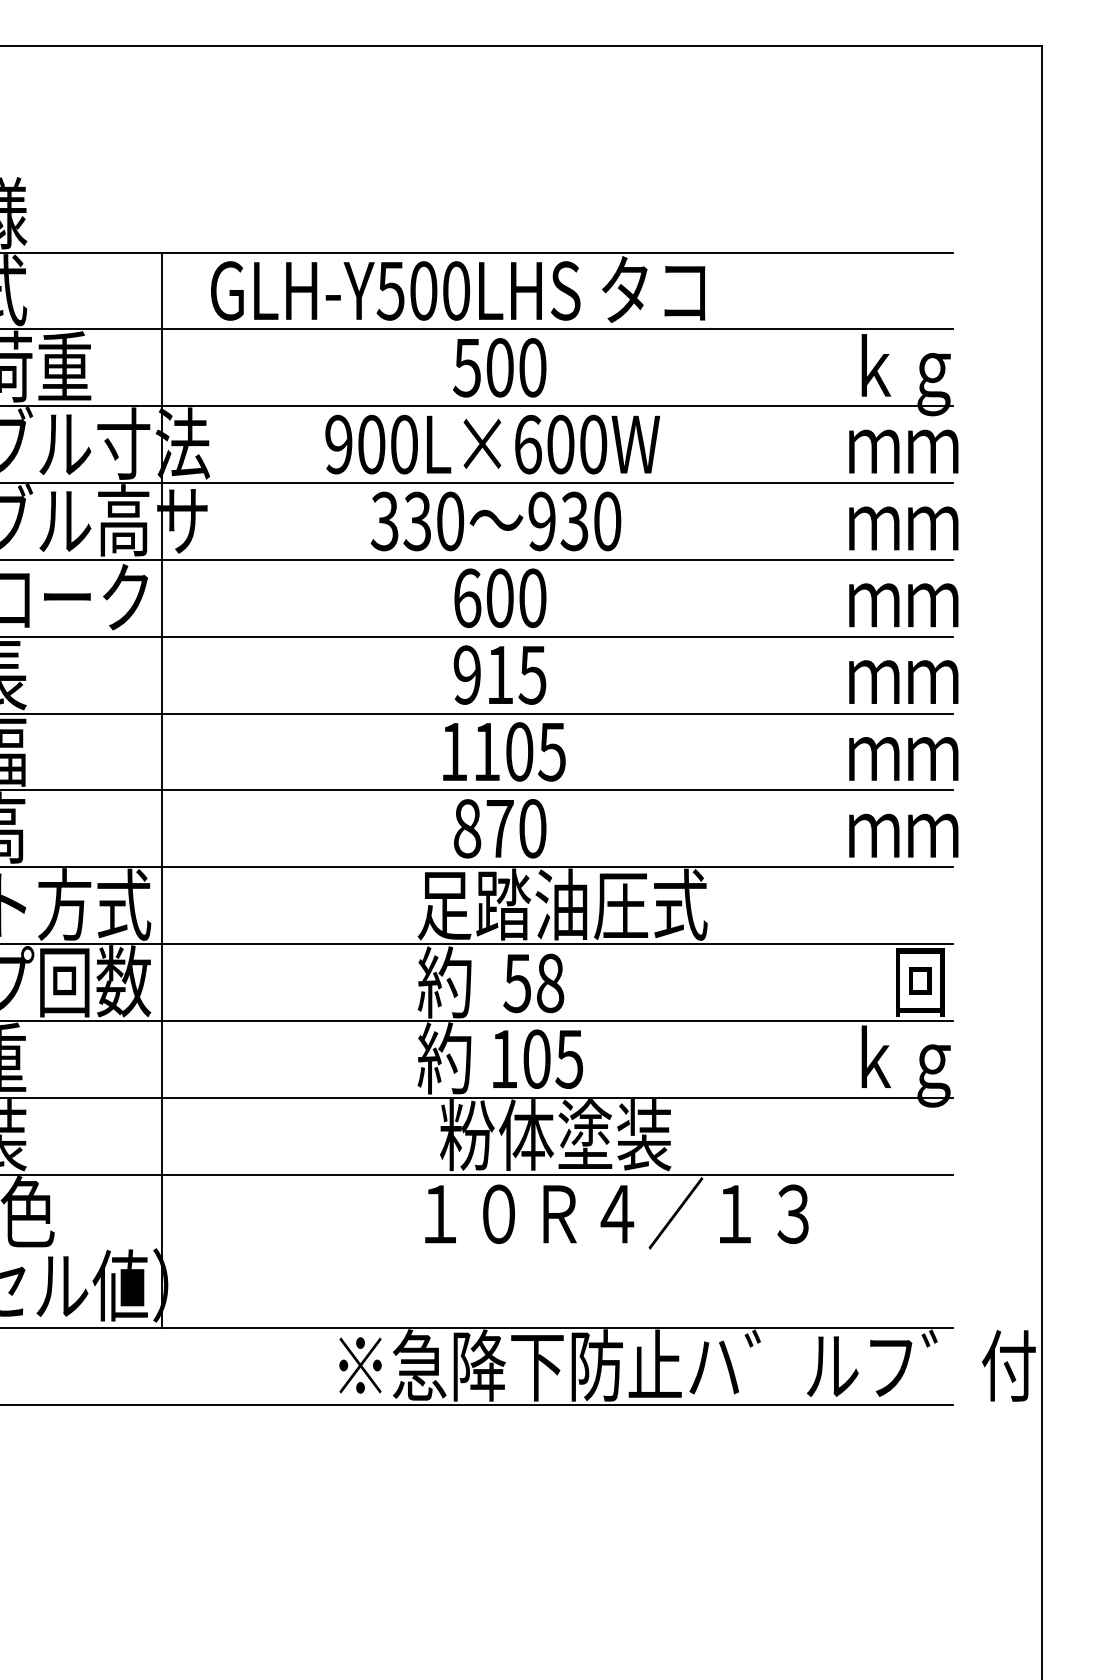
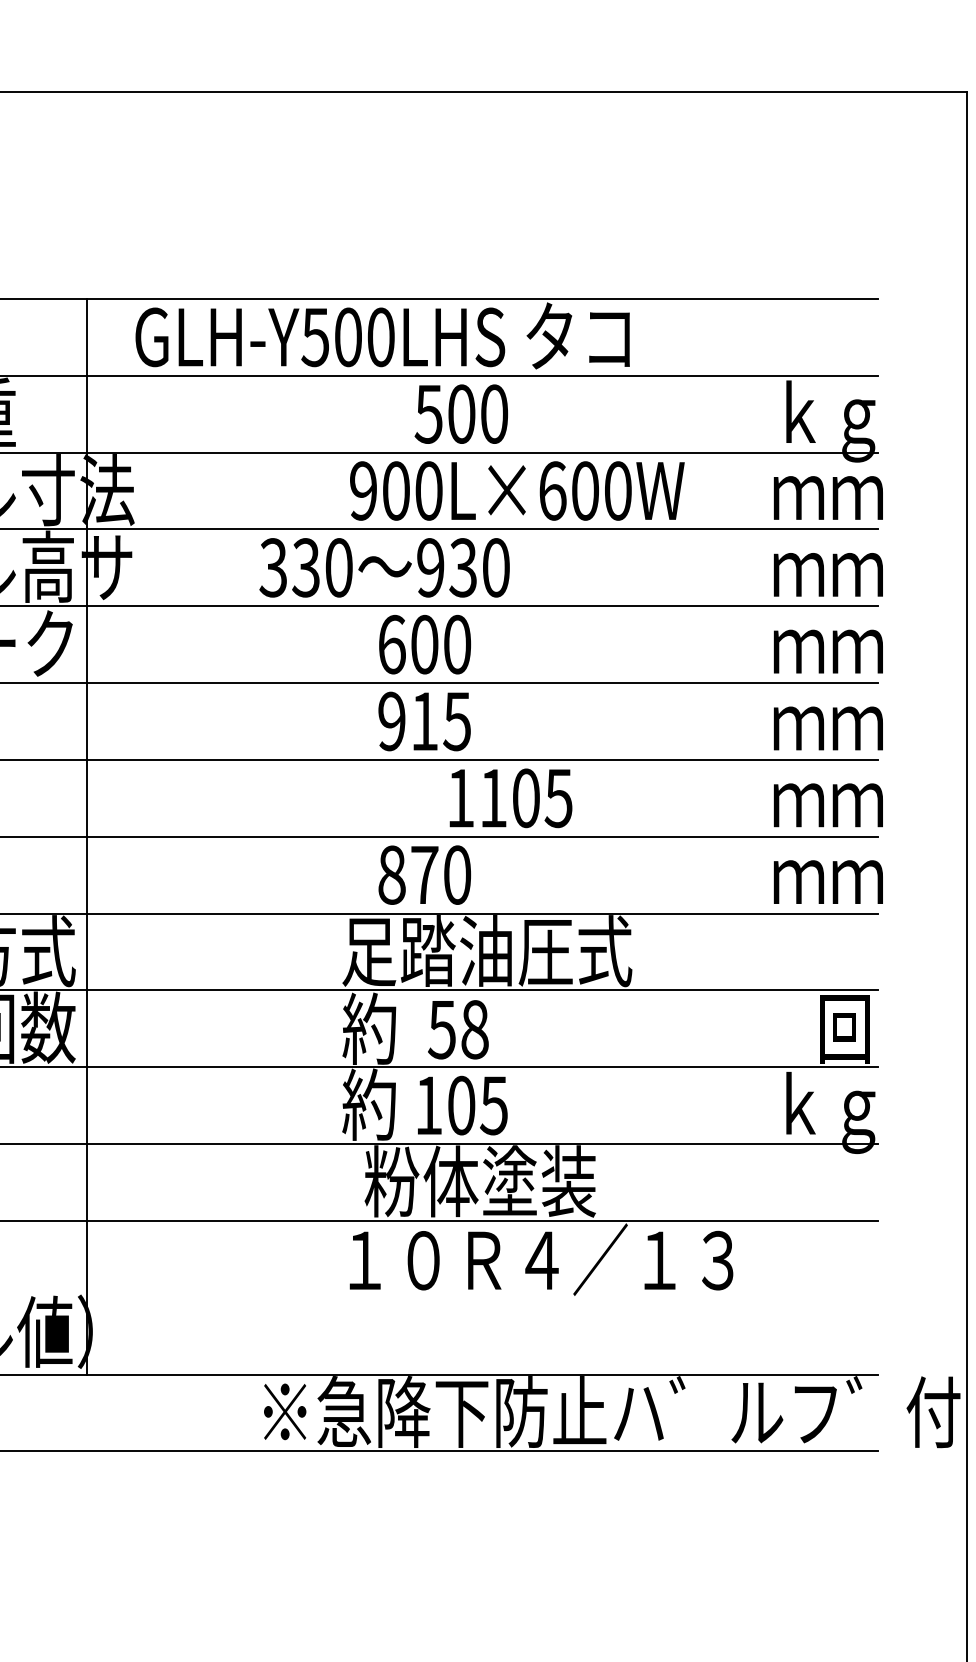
text: (499, 367) -> (461, 413), moved
text: (492, 444) -> (517, 490), moved
text: (495, 521) -> (384, 567), moved
text: (504, 751) -> (511, 797), moved

